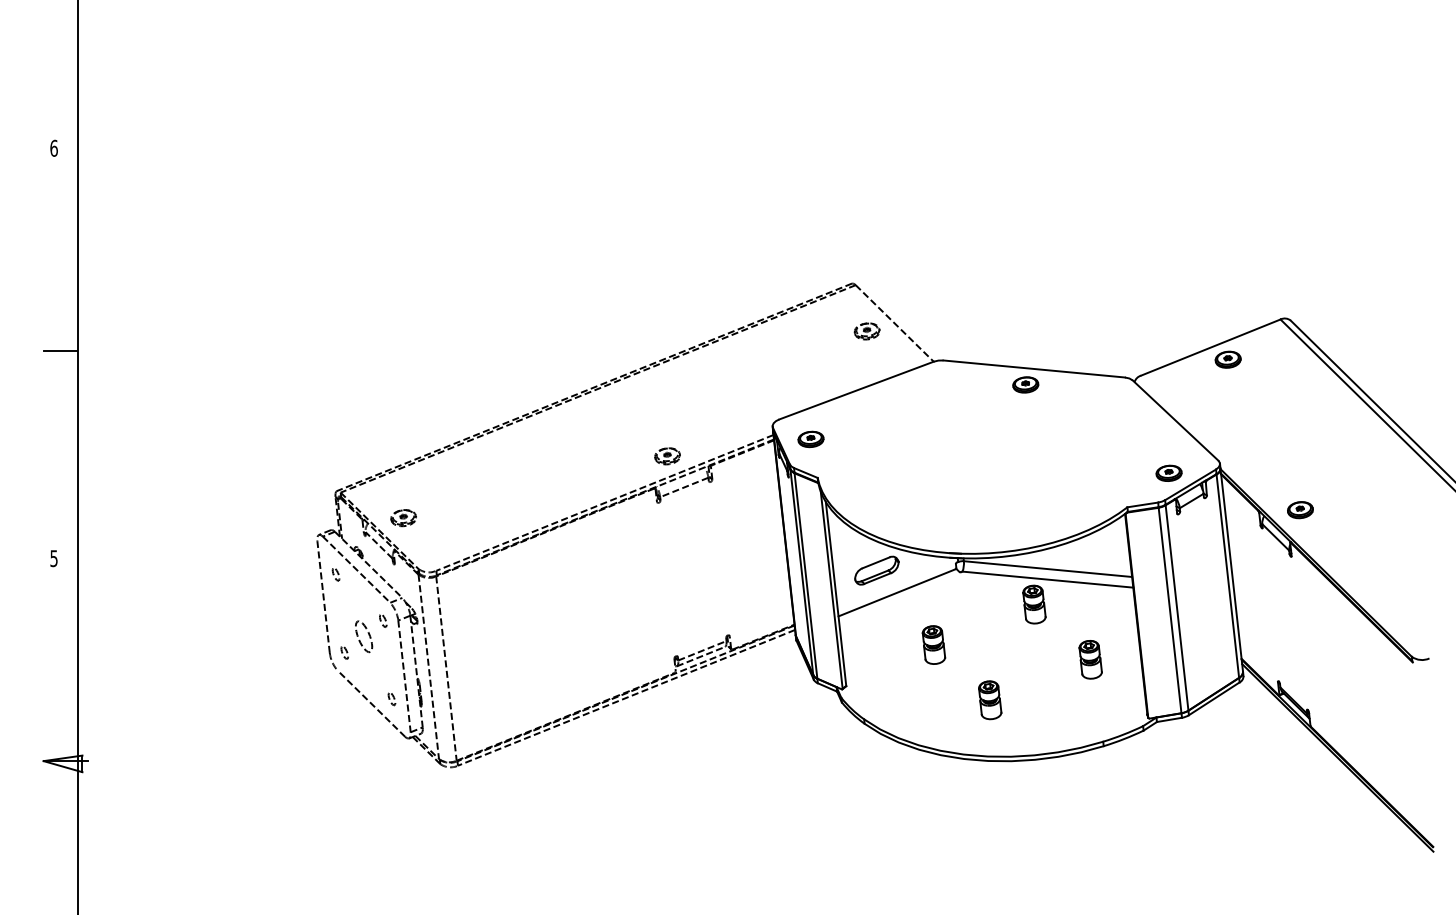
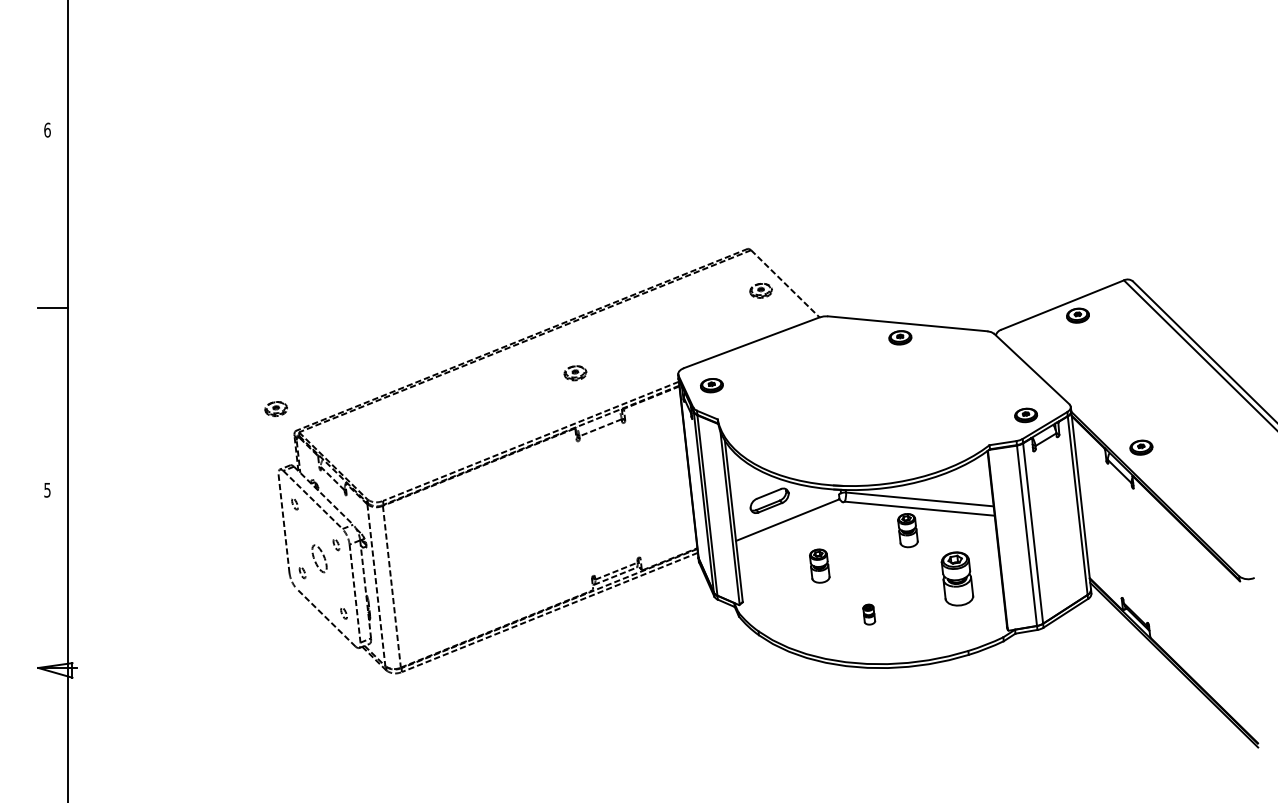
part: (667, 456) -> (575, 373), moved
part: (403, 518) -> (276, 409), moved
part: (1090, 659) -> (957, 578), size x1.6
part: (990, 700) -> (869, 614), size x0.6

